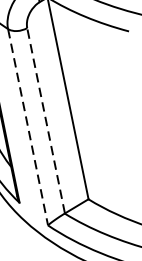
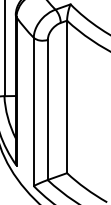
line: (45, 120) -> (47, 109), dashed -> solid
line: (27, 128) -> (33, 112), dashed -> solid

